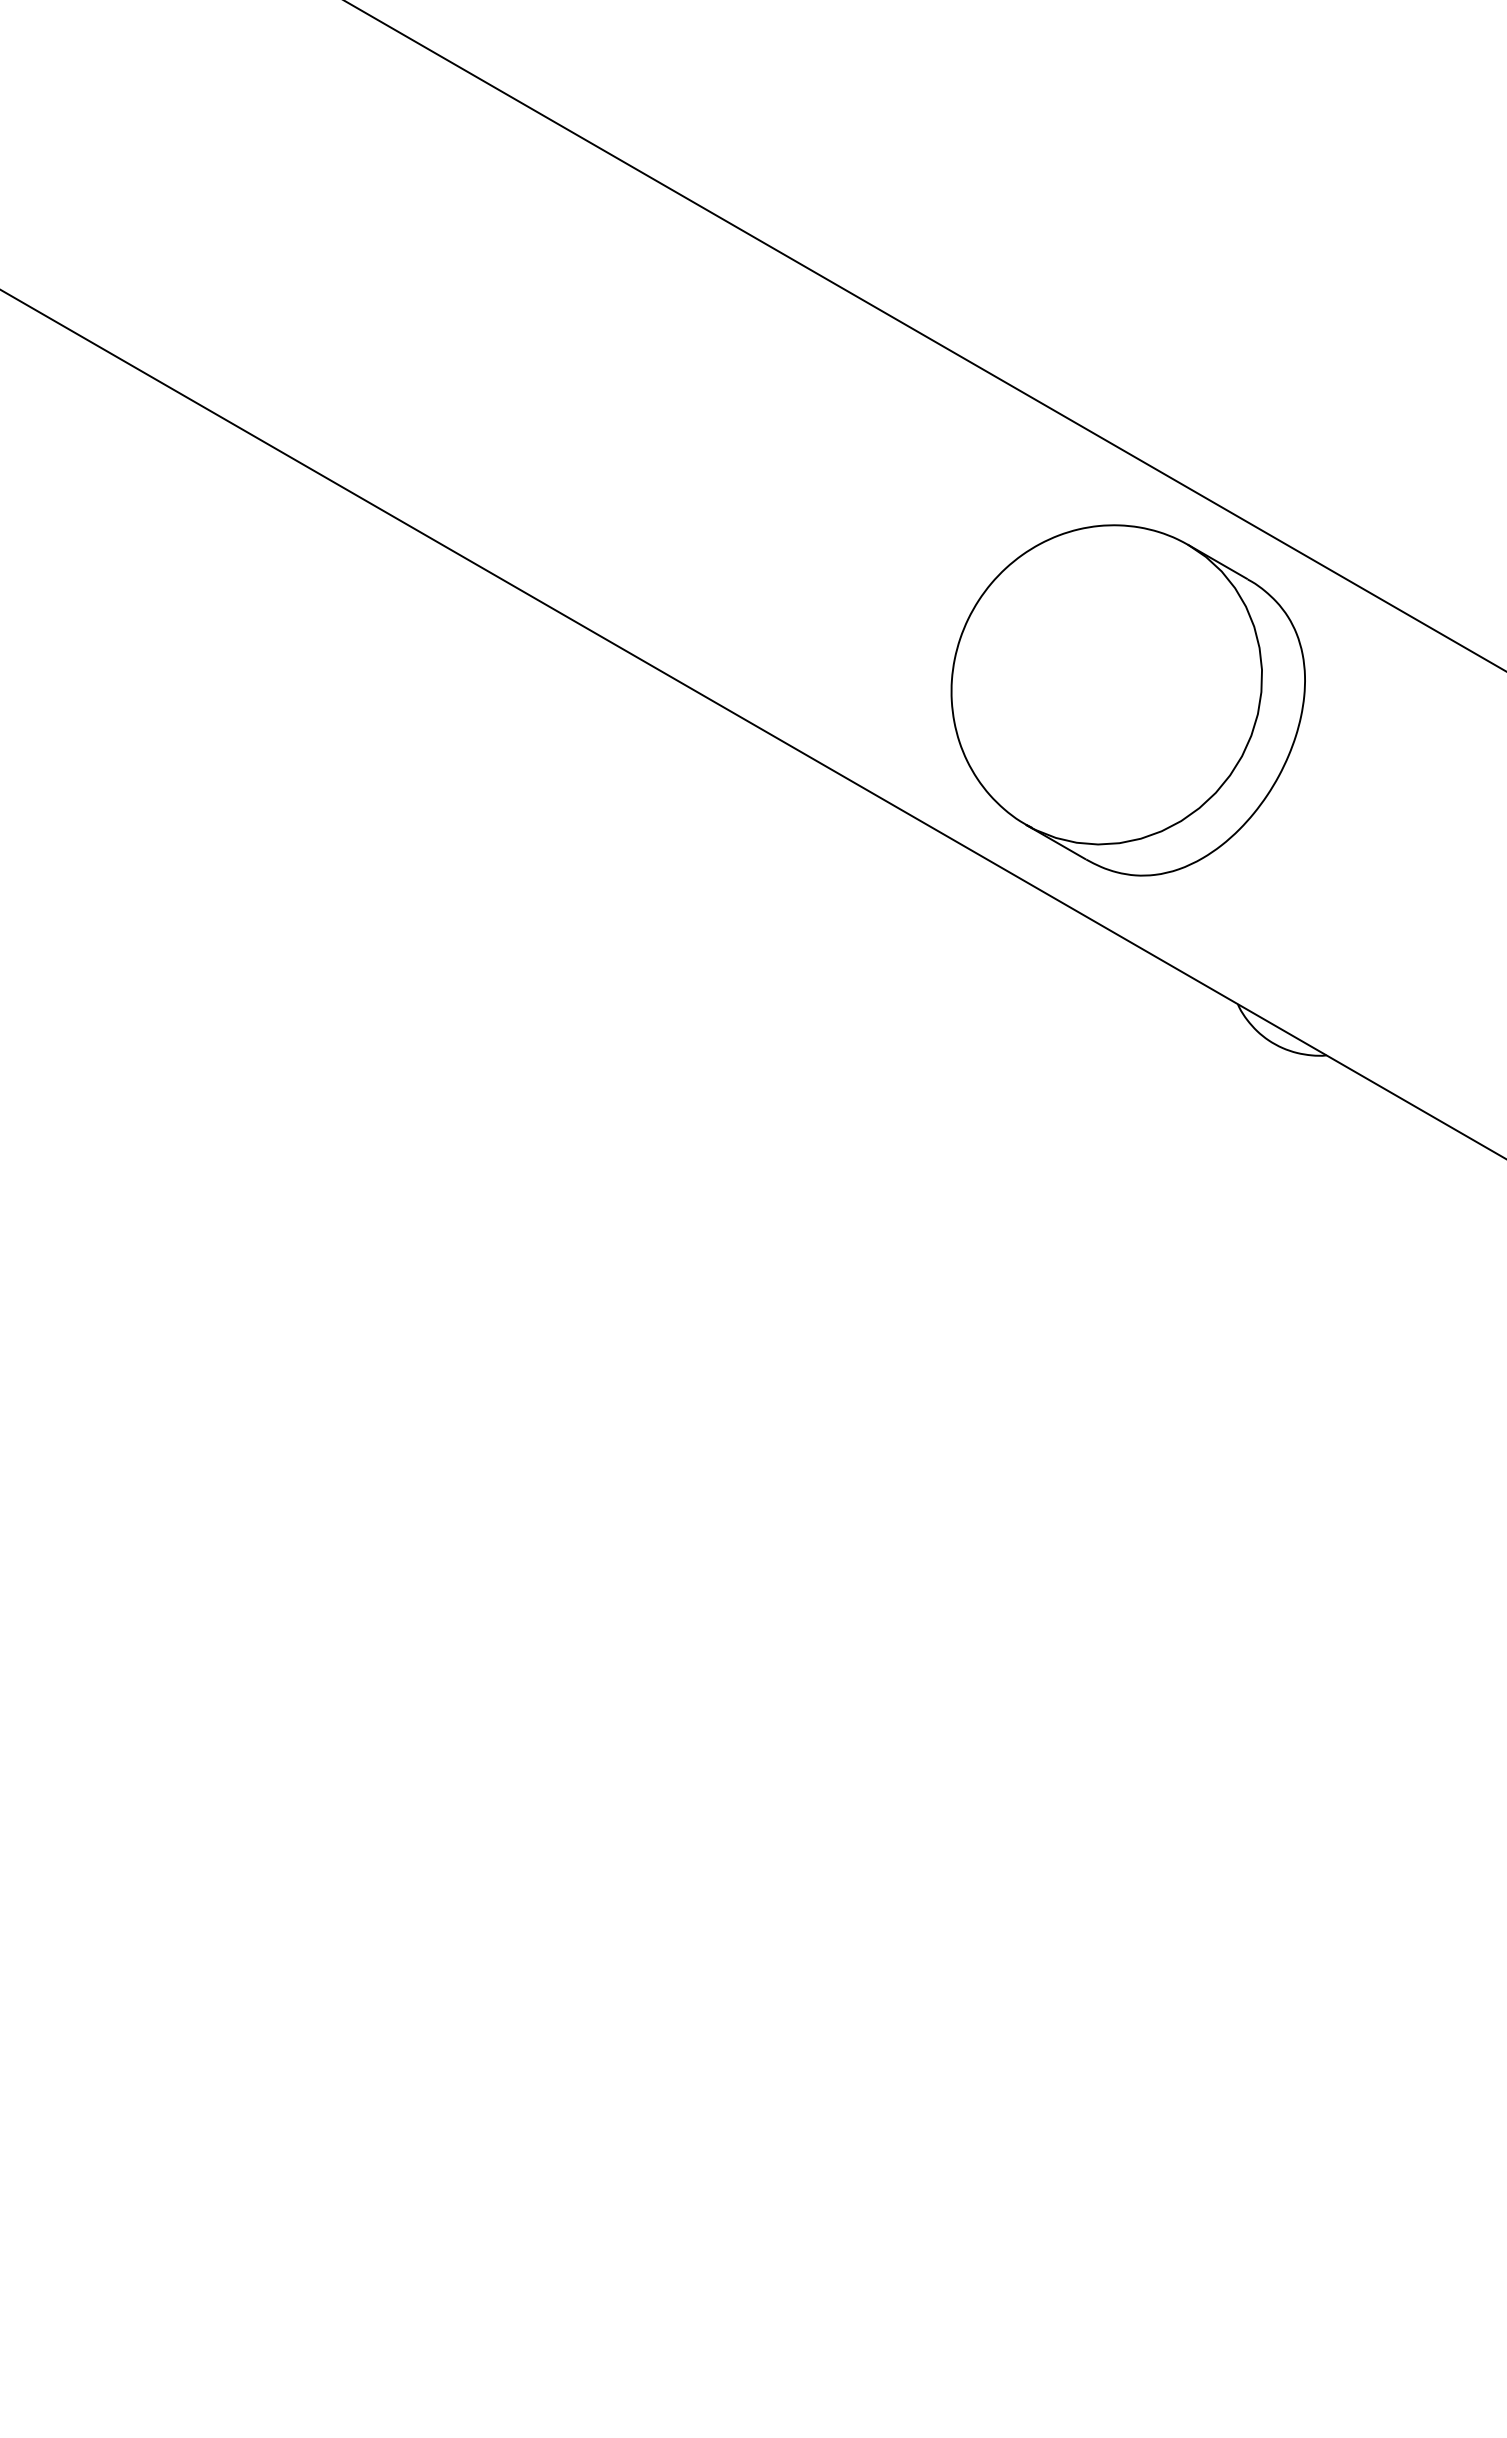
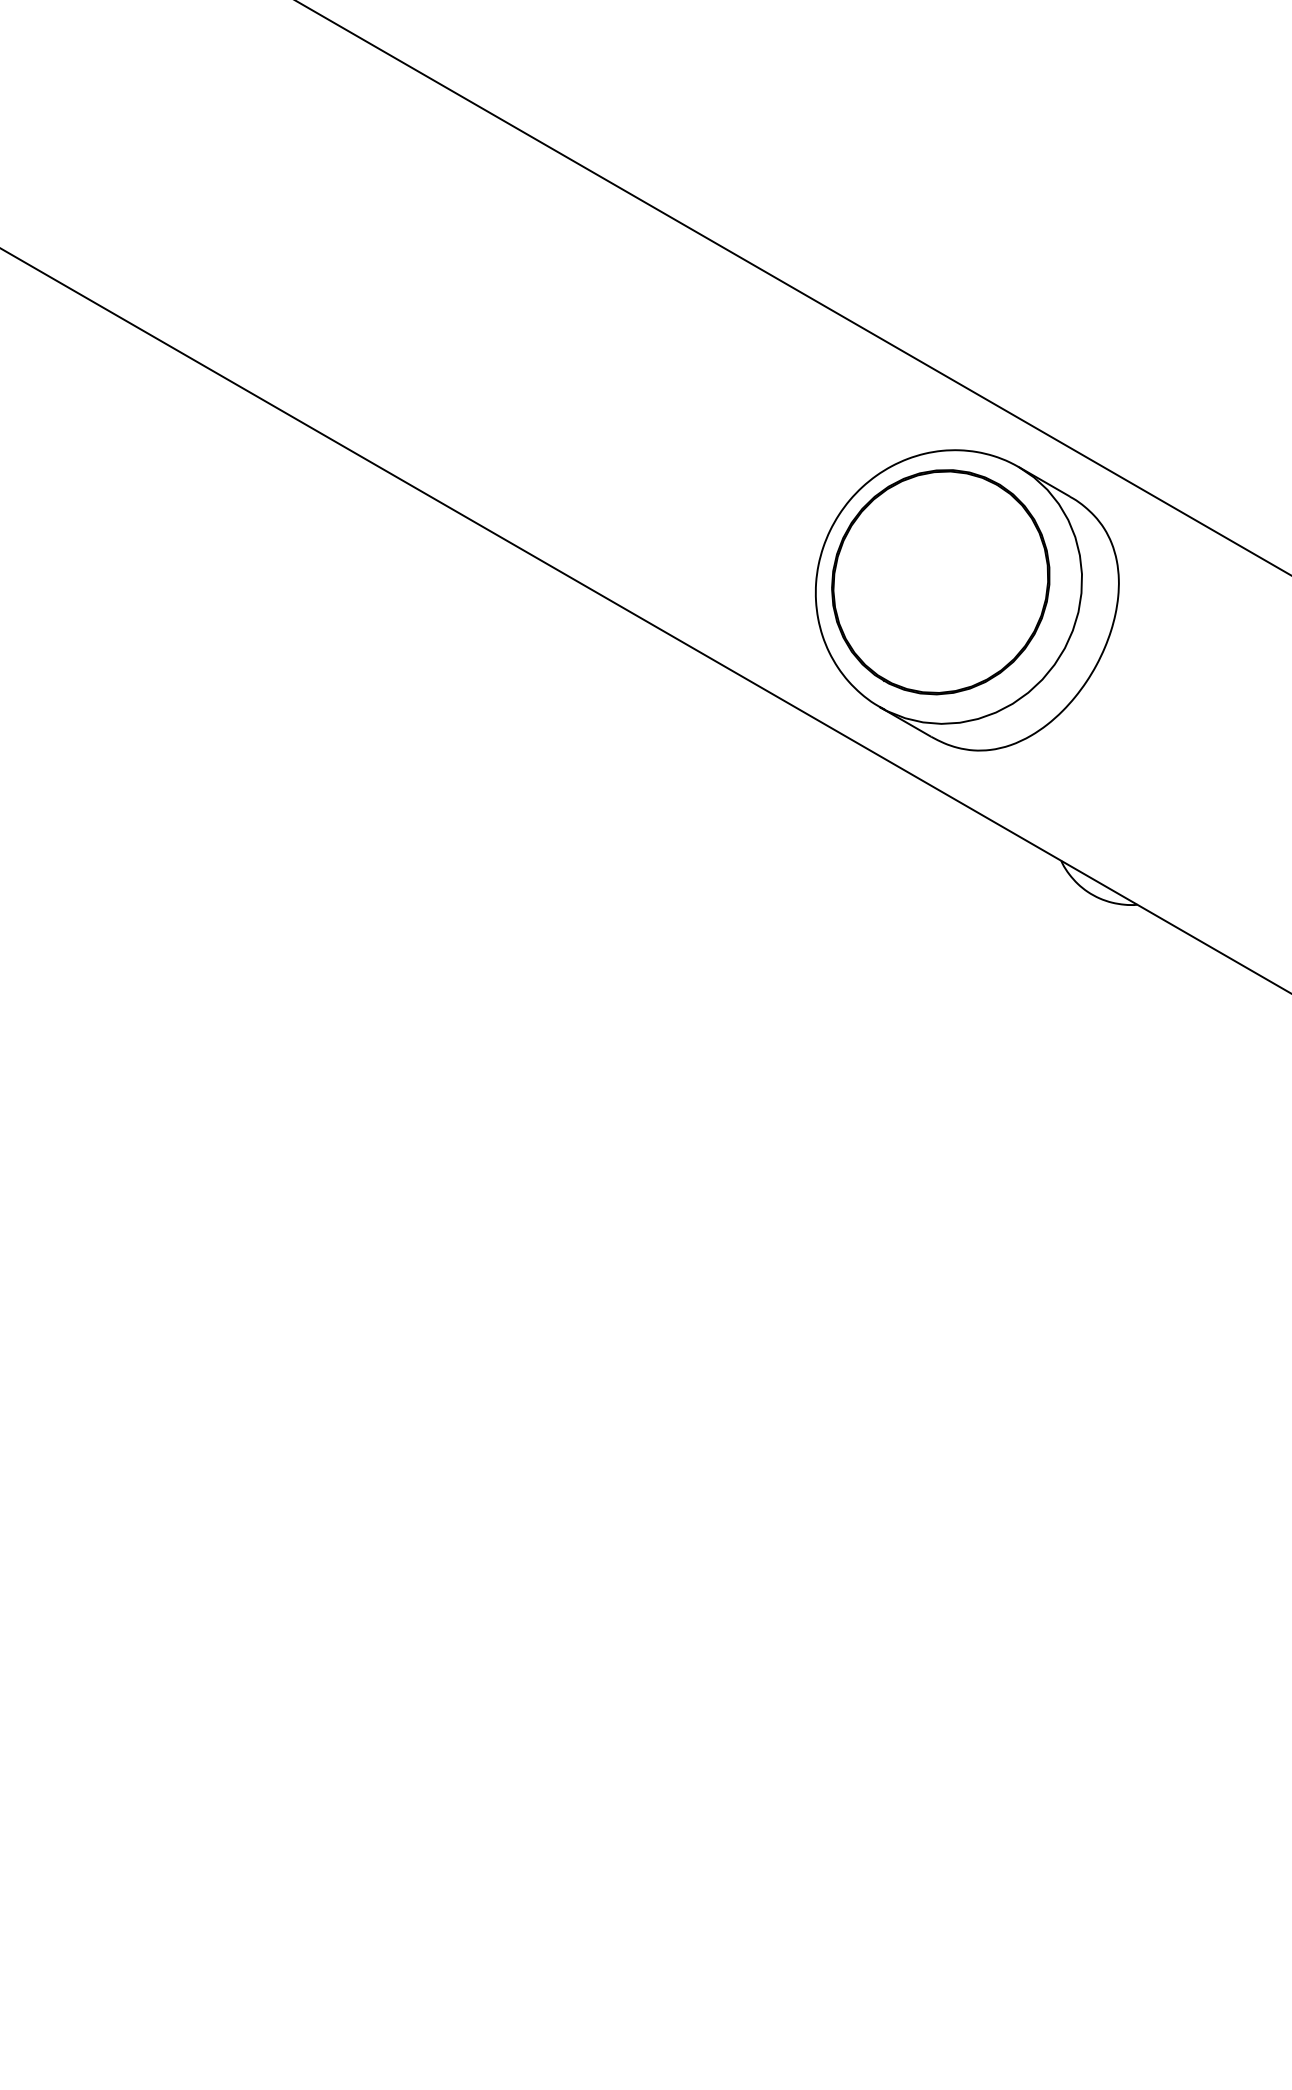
part: (1096, 678) -> (940, 581), added

